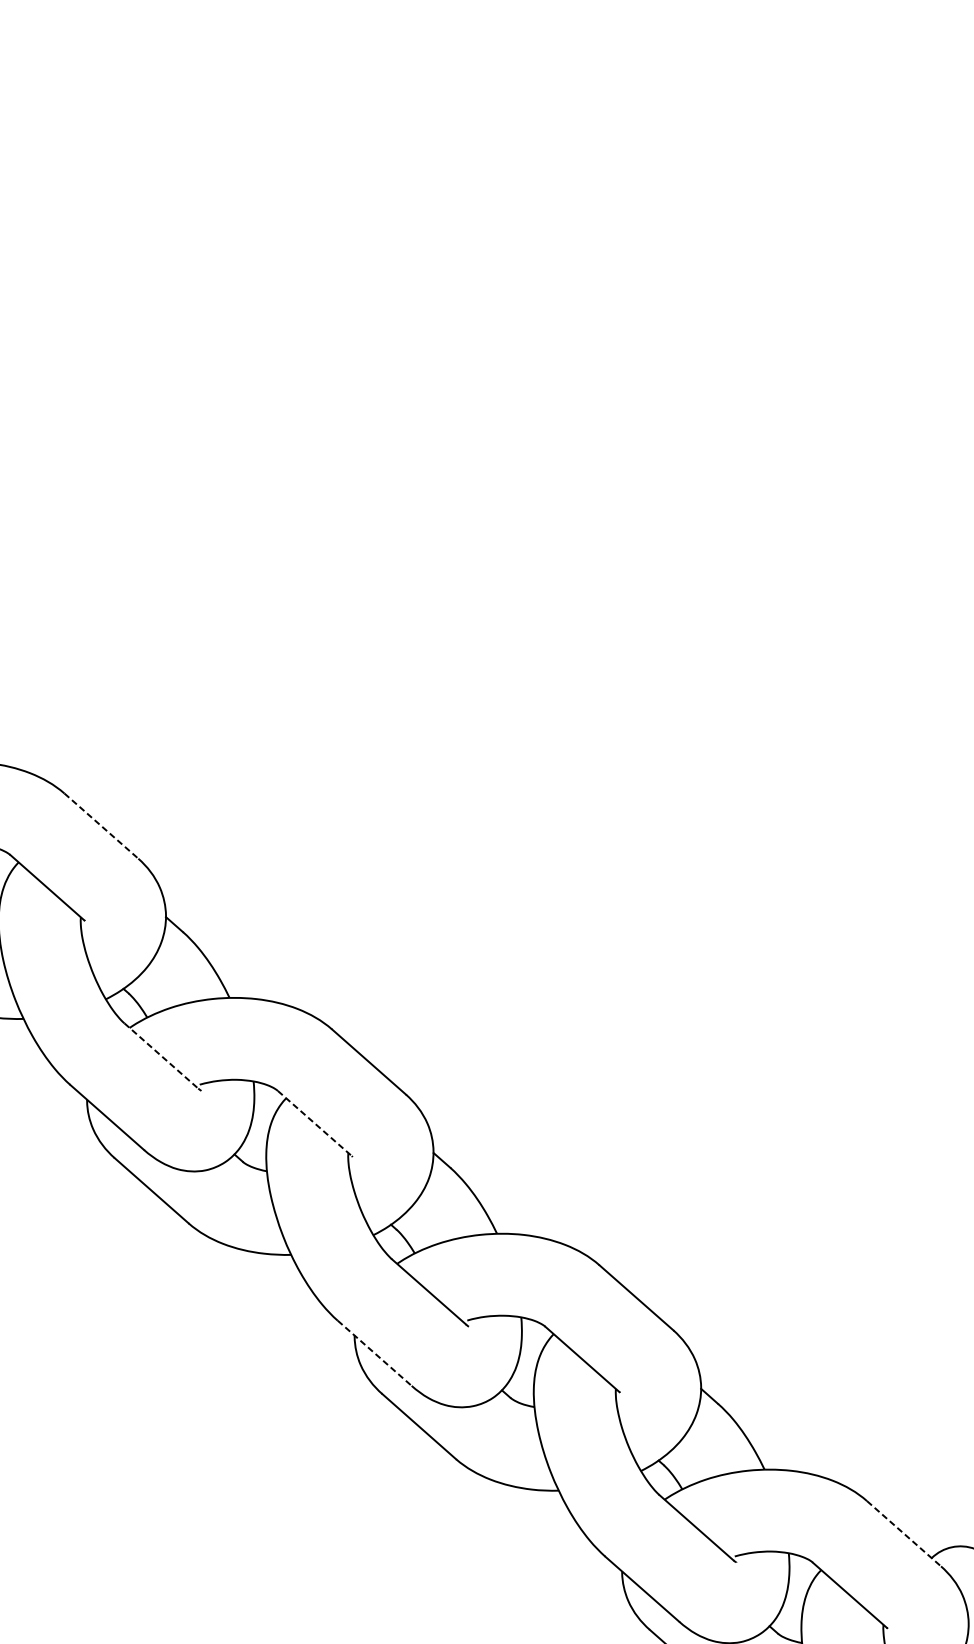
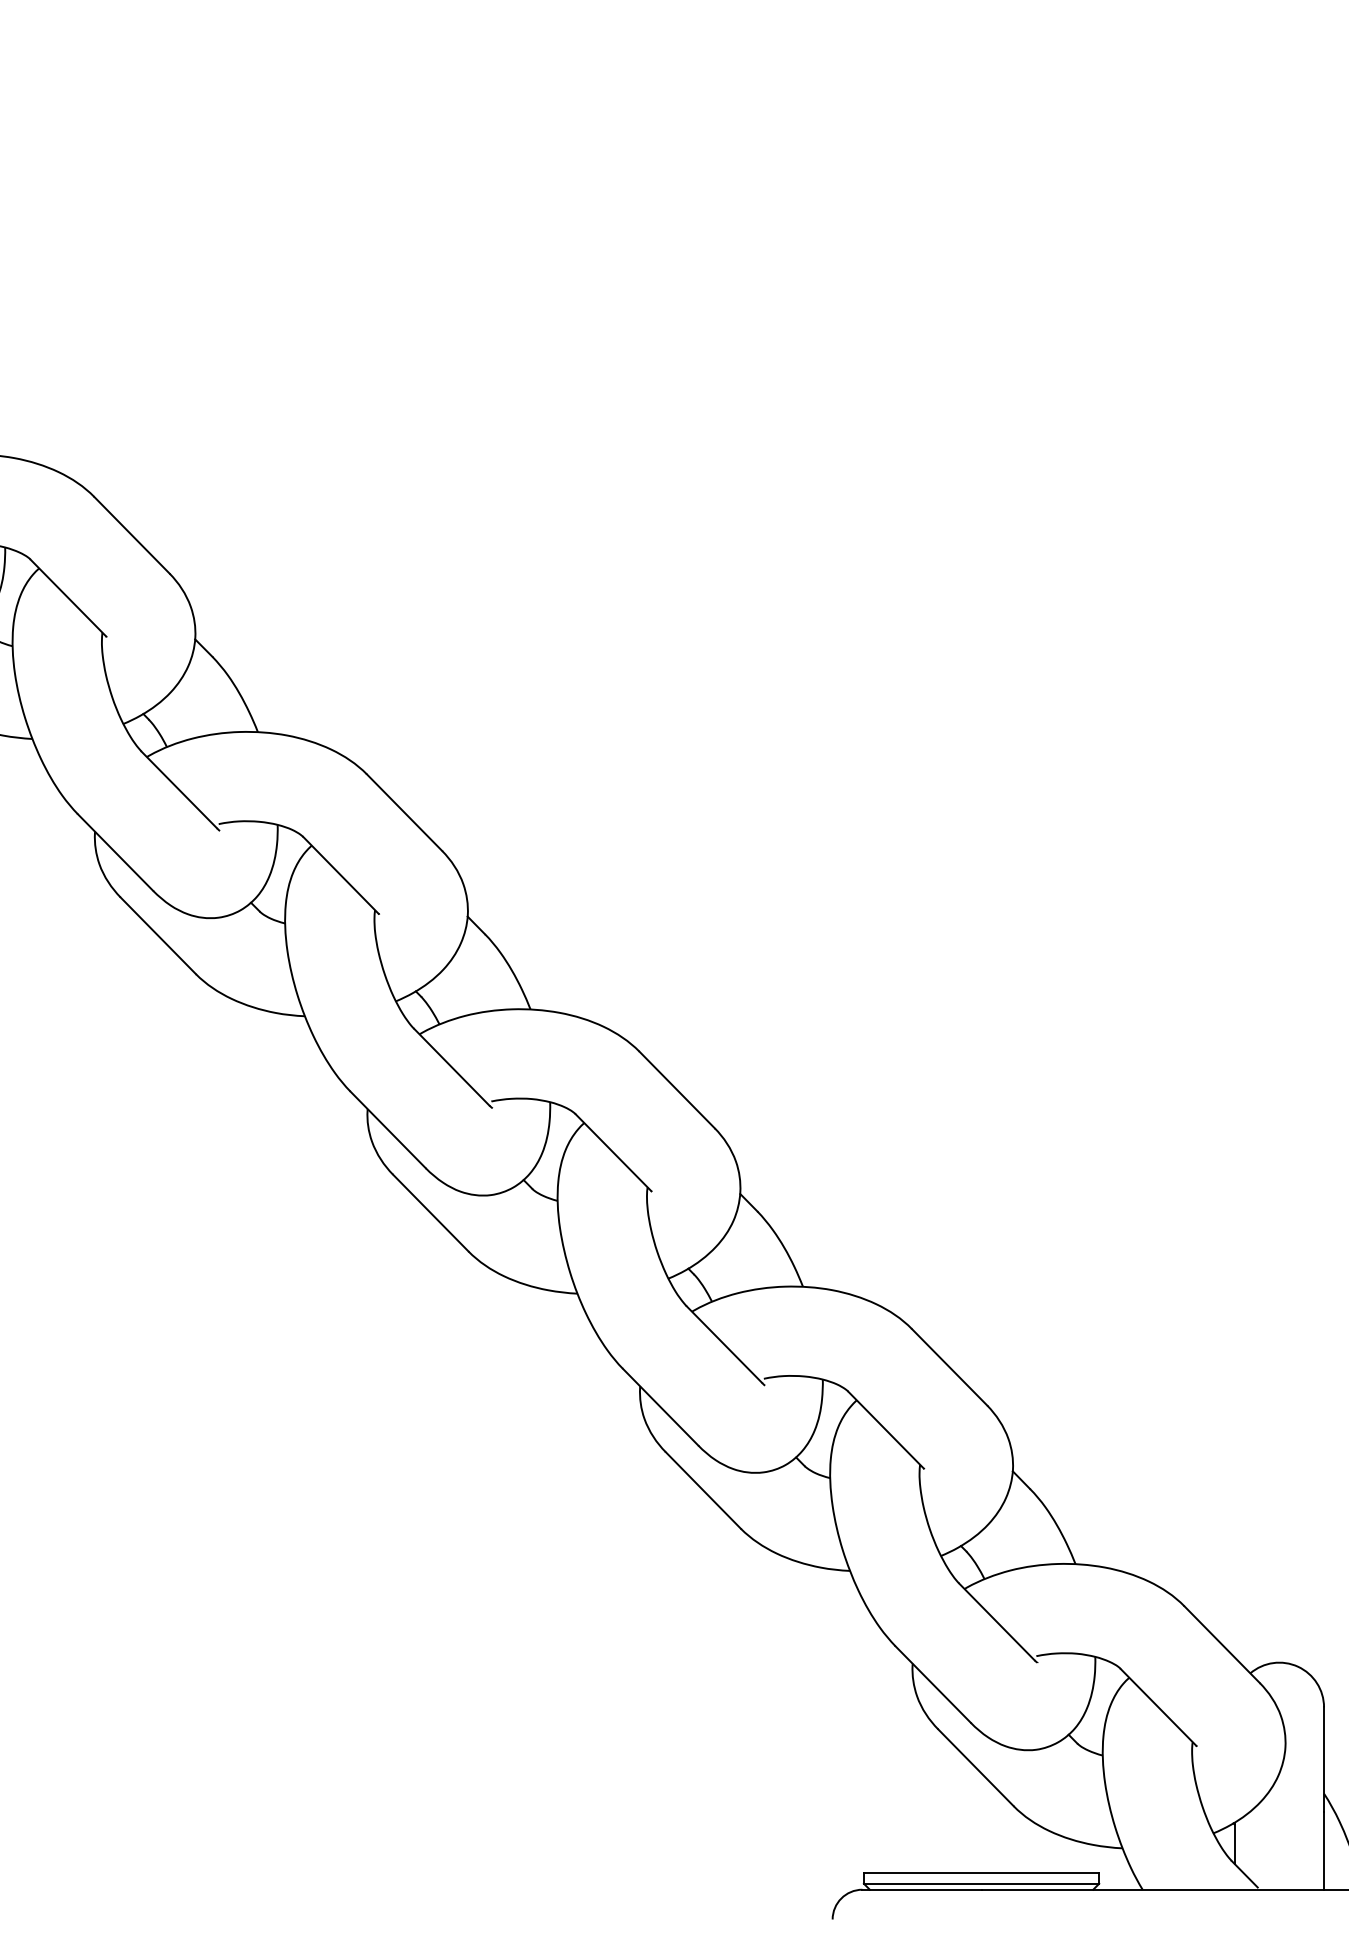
line: (101, 825) -> (404, 812), dashed -> solid
line: (161, 1056) -> (451, 1067), dashed -> solid
line: (314, 1123) -> (613, 1152), dashed -> solid
line: (374, 1353) -> (660, 1407), dashed -> solid
line: (904, 1533) -> (1222, 1644), dashed -> solid

